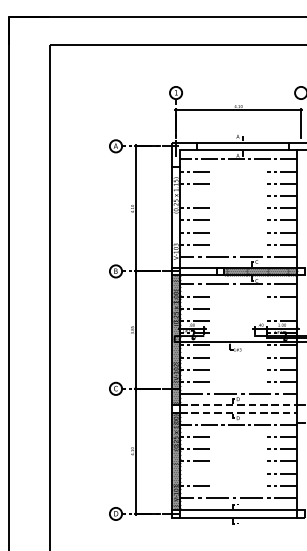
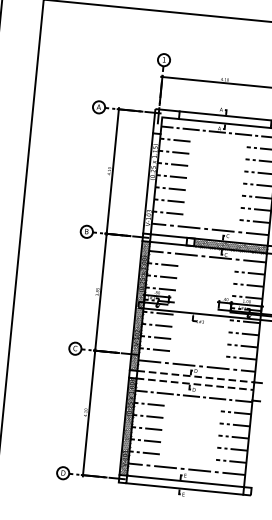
line: (194, 195) -> (172, 163), added
line: (281, 308) -> (247, 284), added
line: (194, 473) -> (145, 440), added

